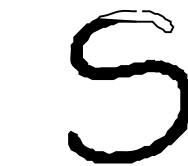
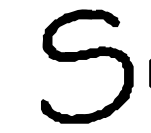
fill: (135, 21) -> (91, 18), added

